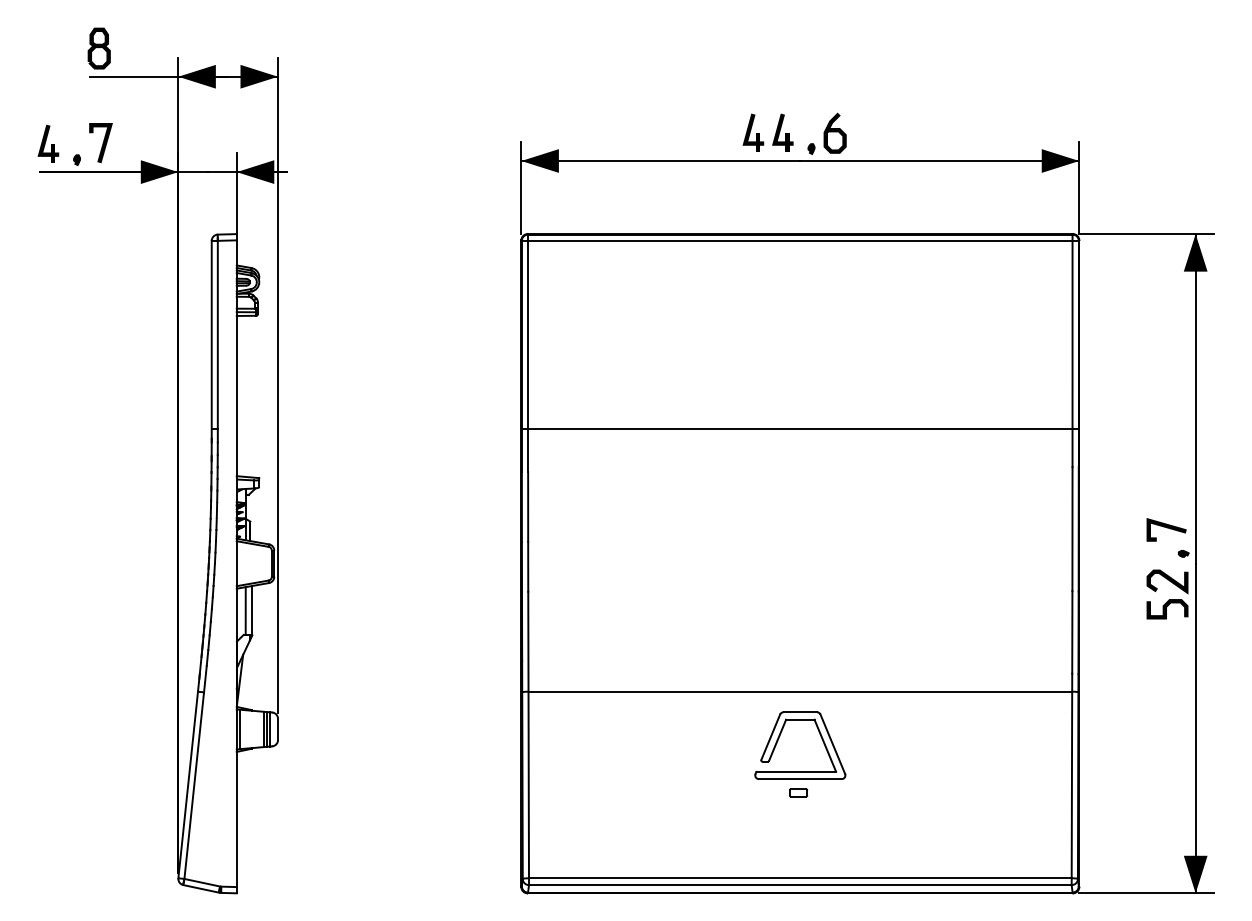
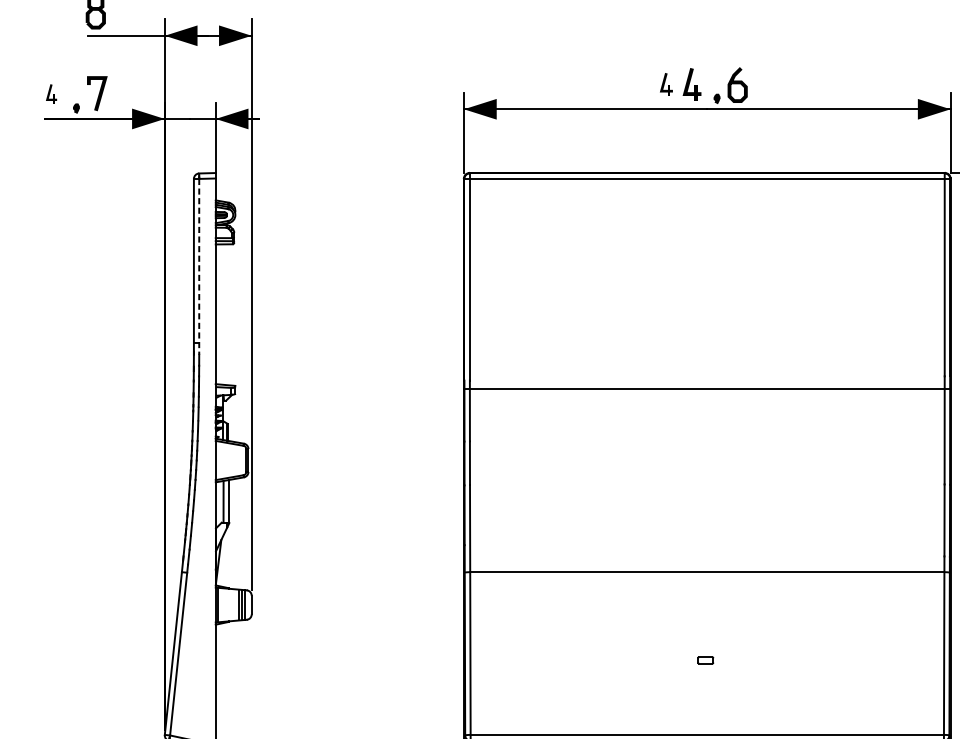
part: (753, 132) -> (666, 84), size x0.7
part: (48, 143) -> (51, 94), size x0.6
line: (217, 341) -> (198, 266), solid -> dashed
line: (799, 429) -> (706, 388), moved
part: (820, 737) -> (724, 612), removed

